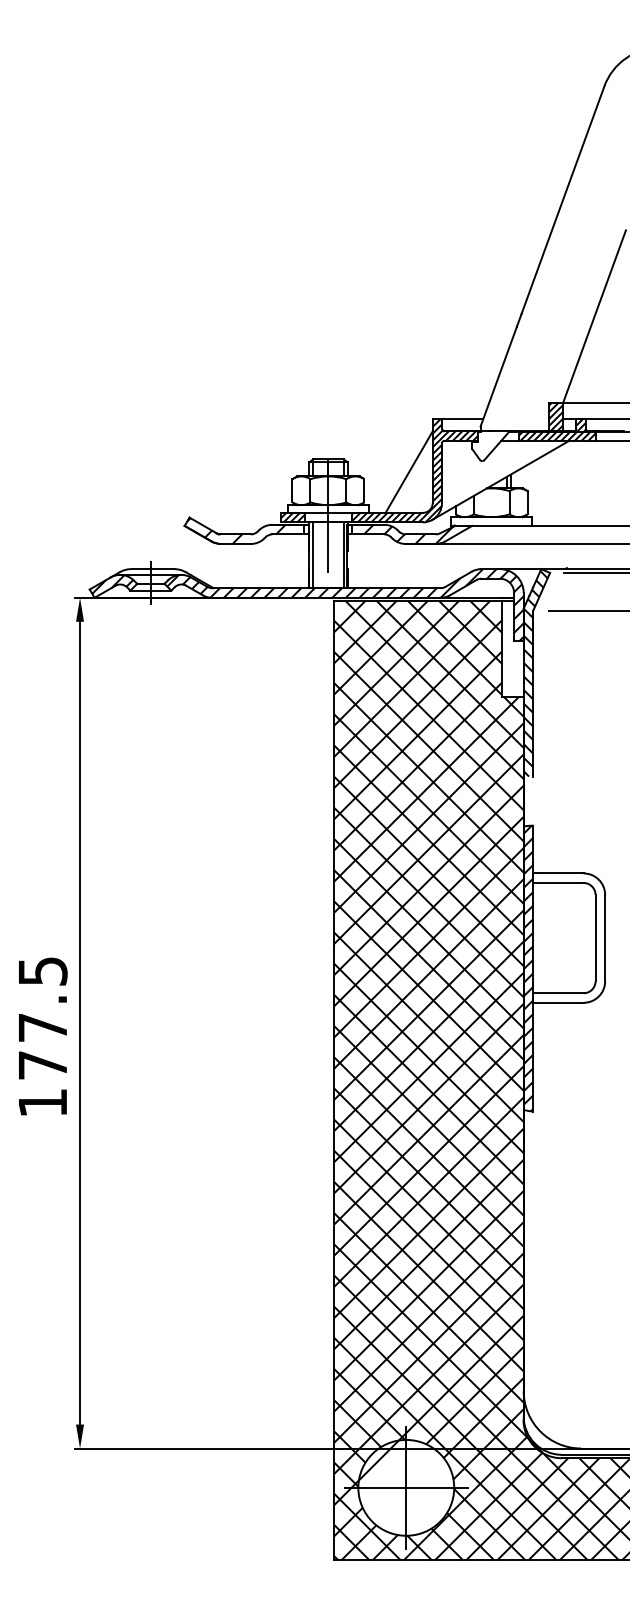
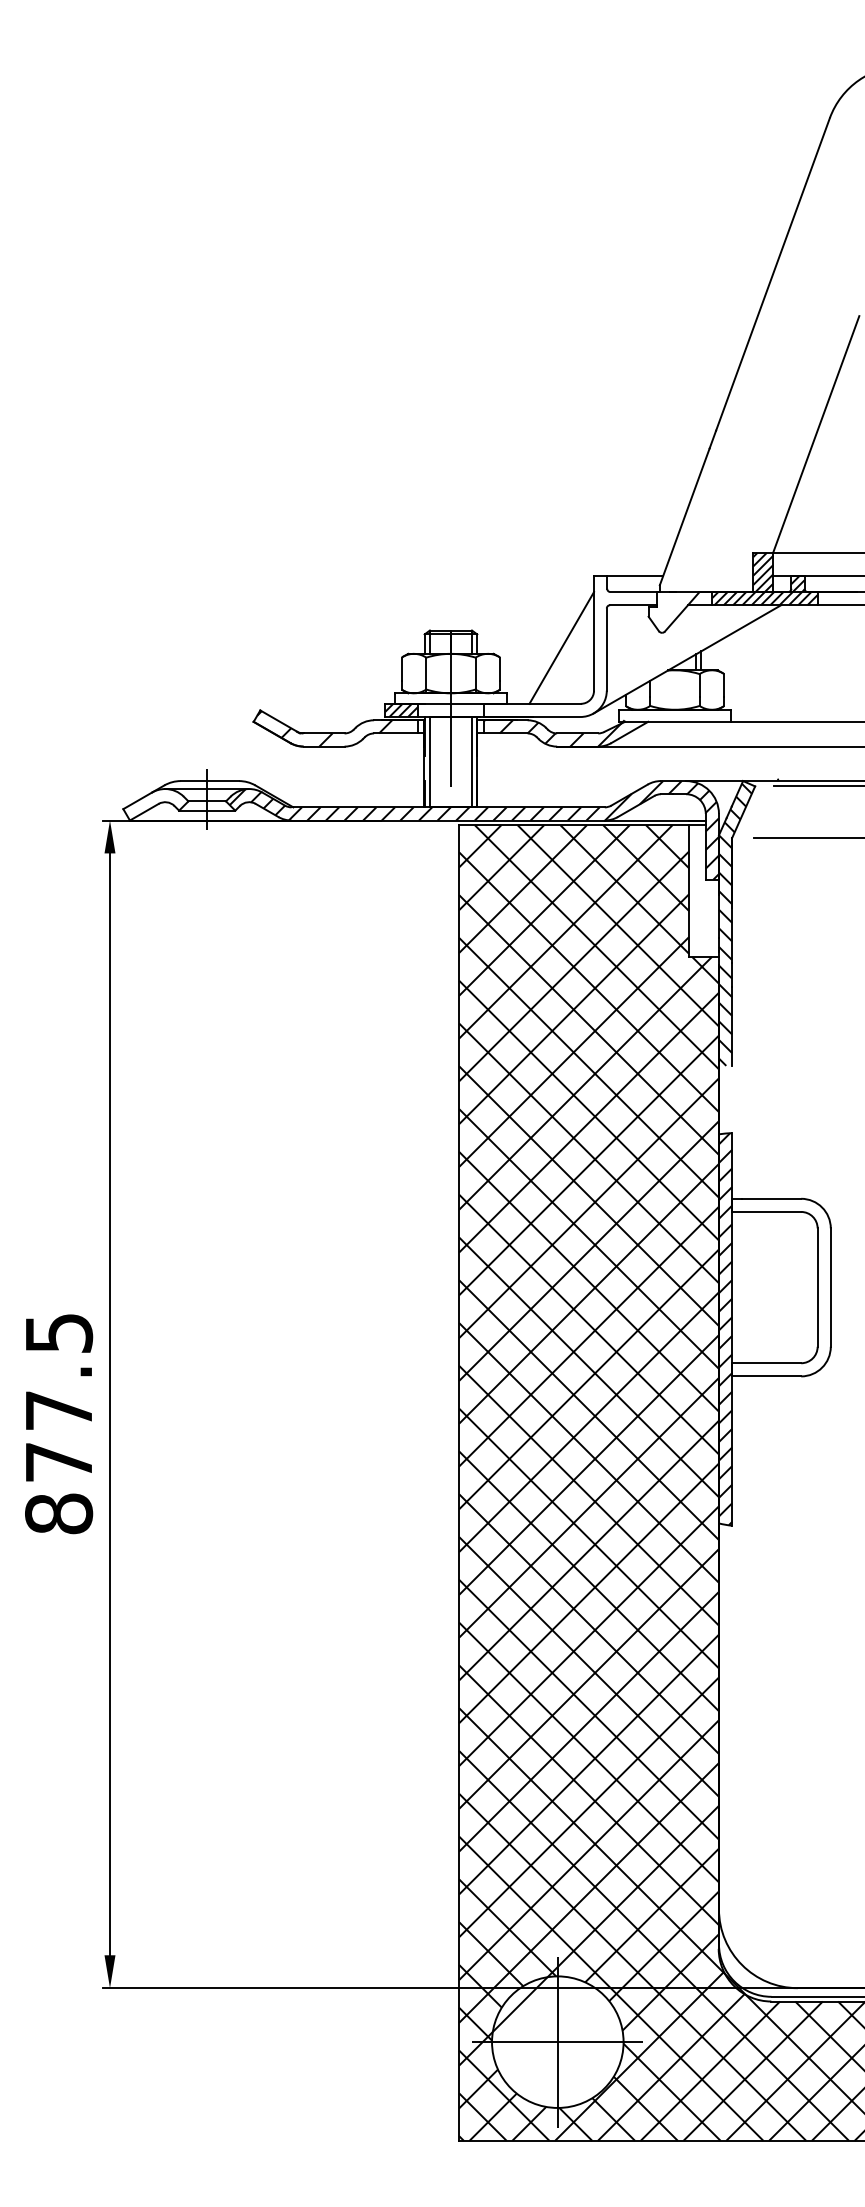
hatch: (415, 470) -> (570, 645), removed
hatch: (112, 584) -> (154, 802), removed
text: (42, 1102) -> (58, 1513), 177.5 -> 877.5

